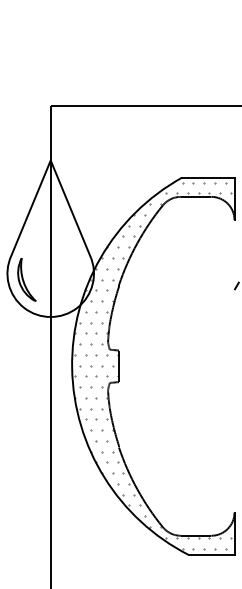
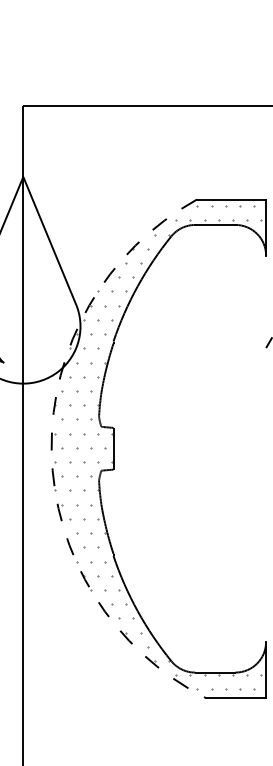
arc: (72, 368) -> (52, 451), solid -> dashed

